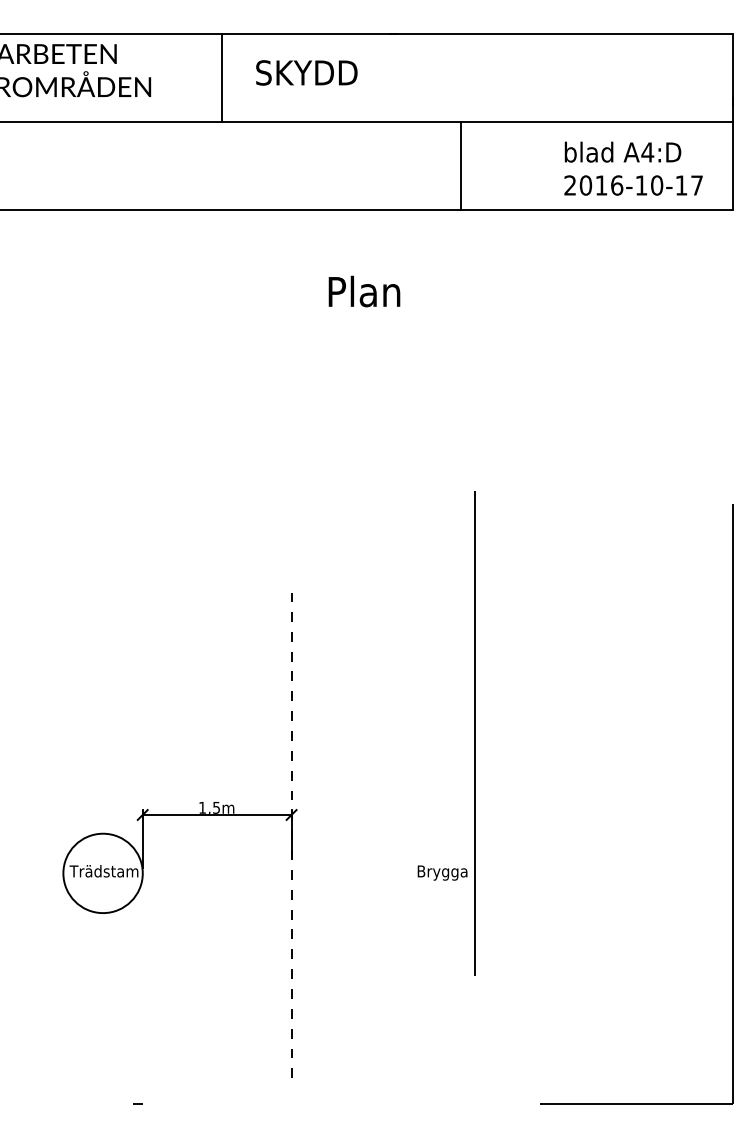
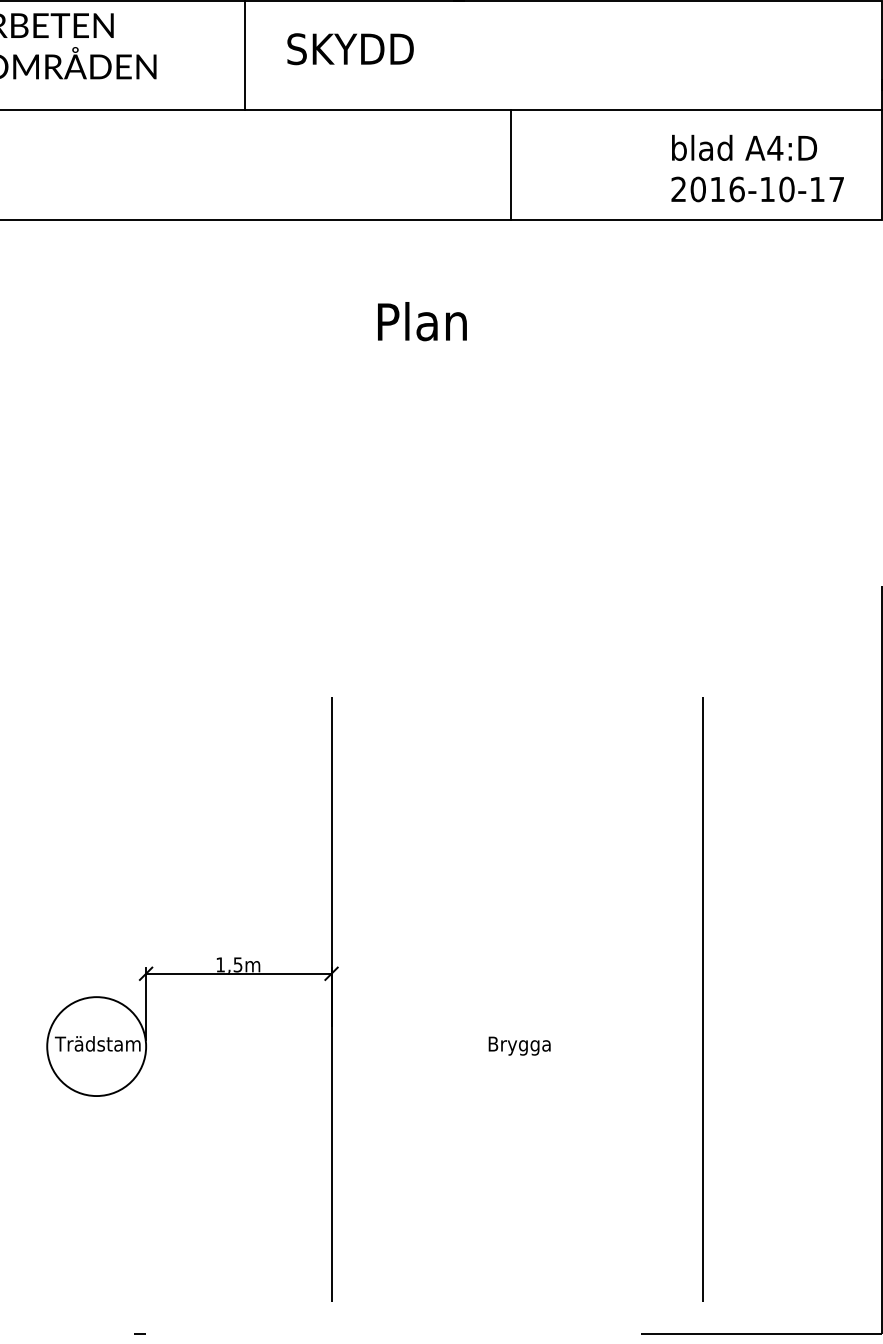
line: (460, 165) -> (510, 164), moved
line: (474, 733) -> (701, 999), moved
line: (291, 835) -> (331, 999), dashed -> solid

